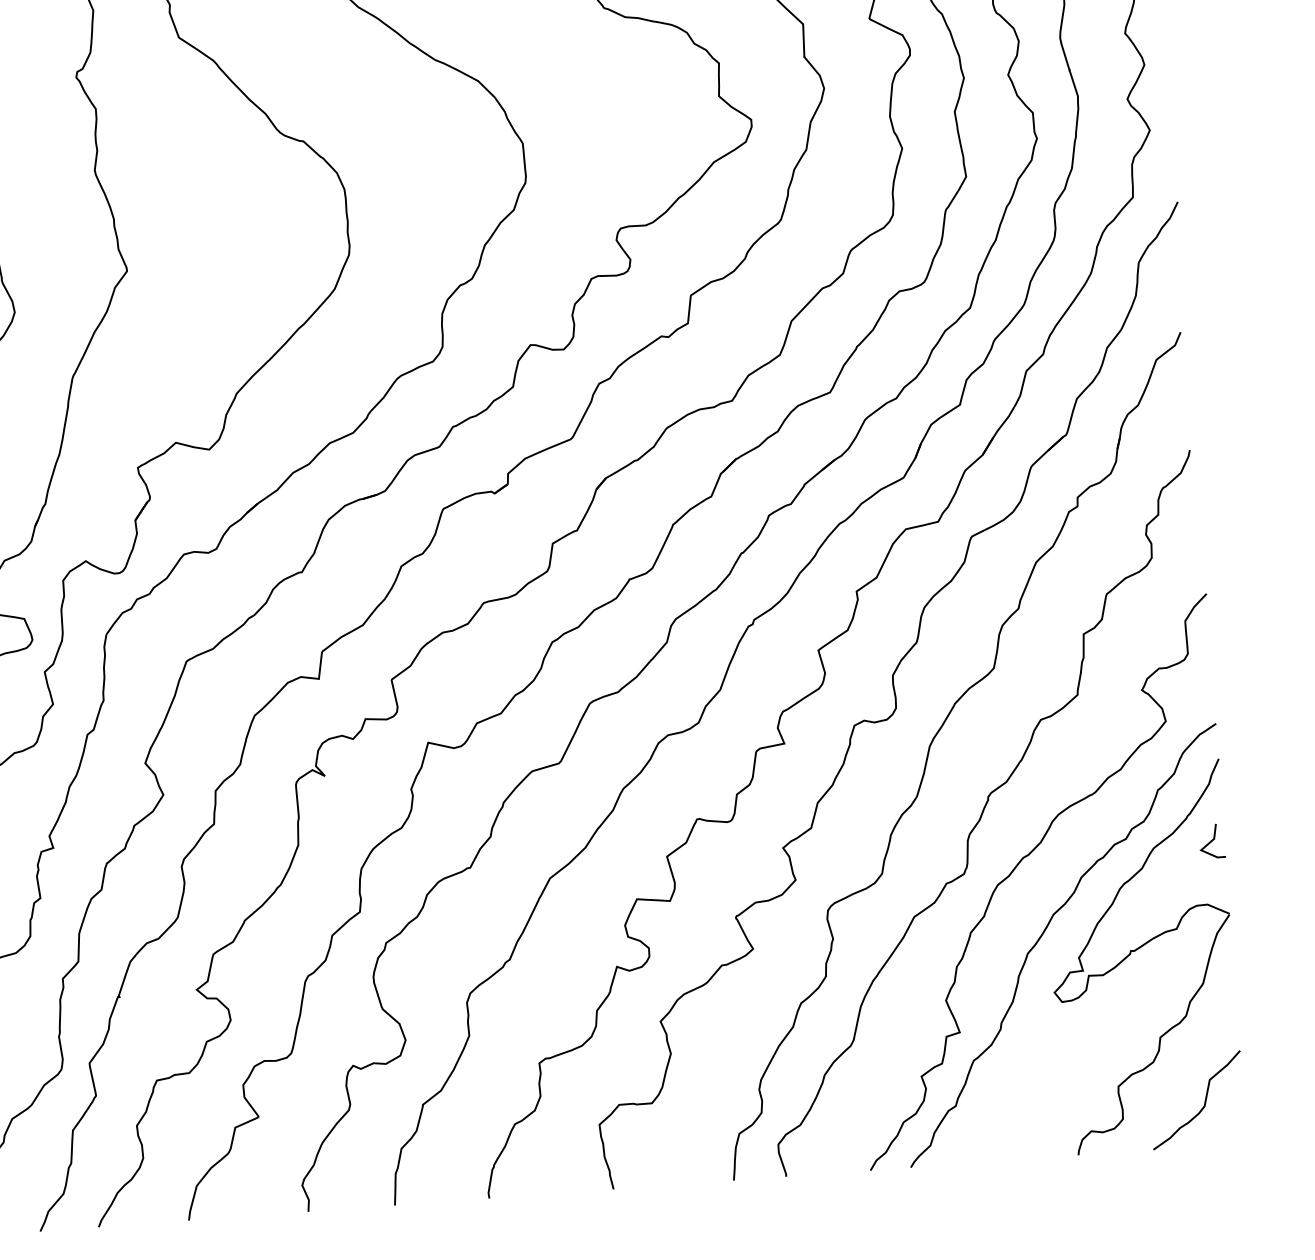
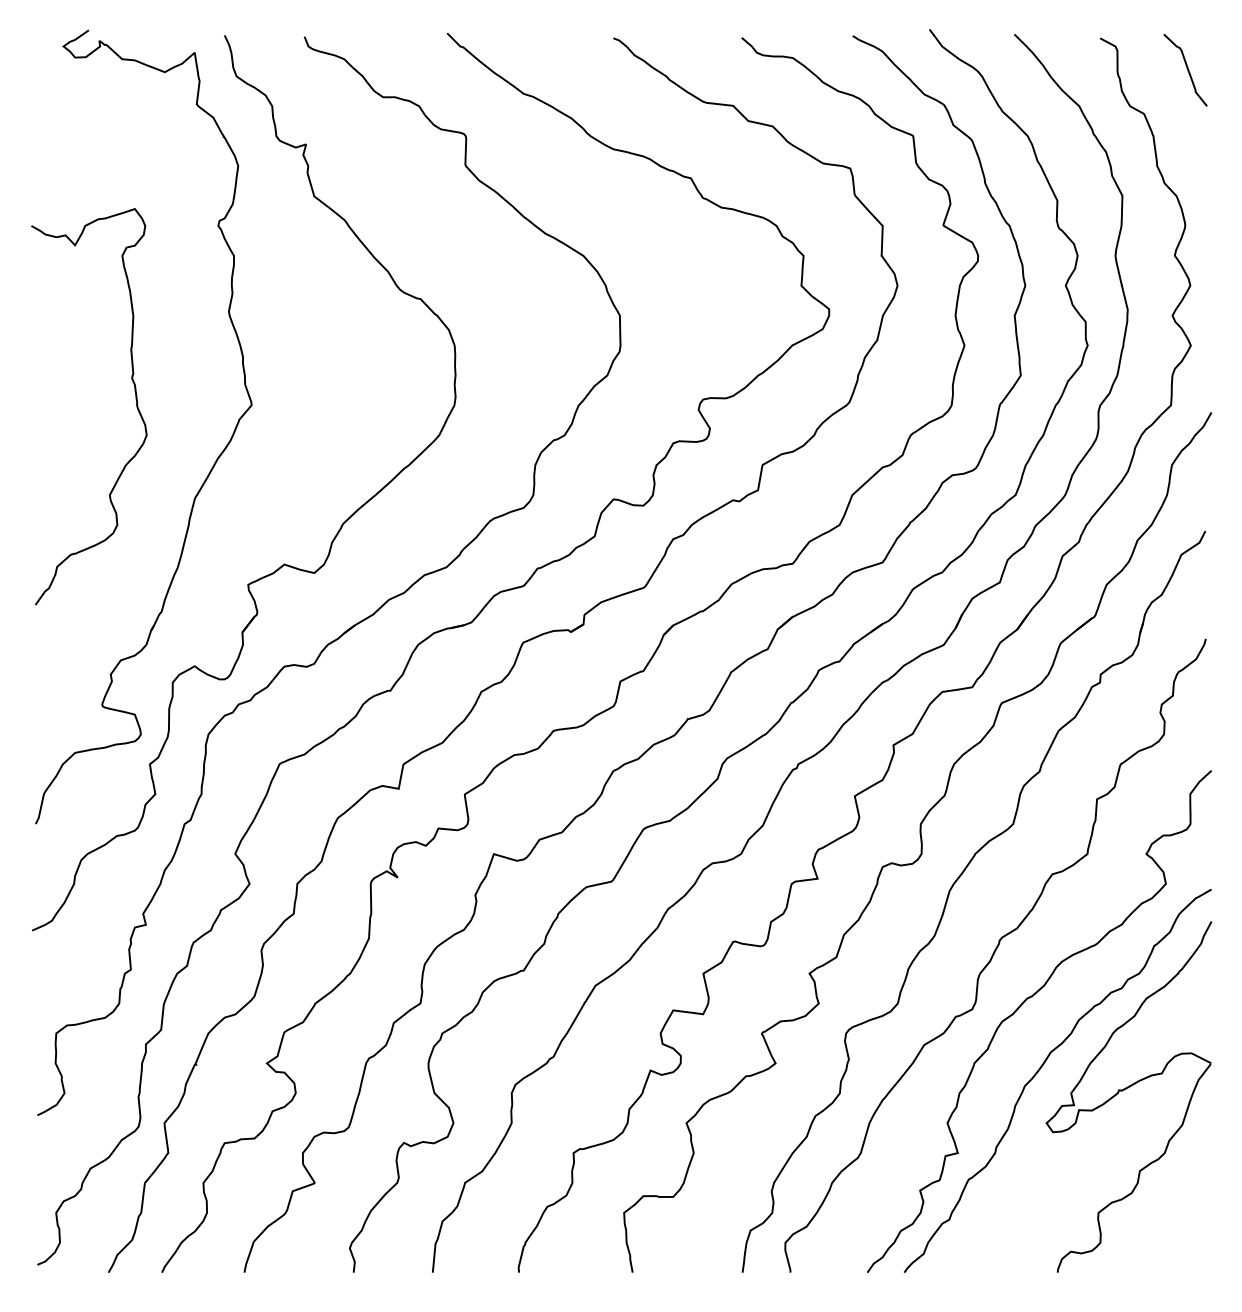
line: (1211, 841) -> (1199, 996), removed
curve: (1204, 1101) -> (1175, 1232), removed

